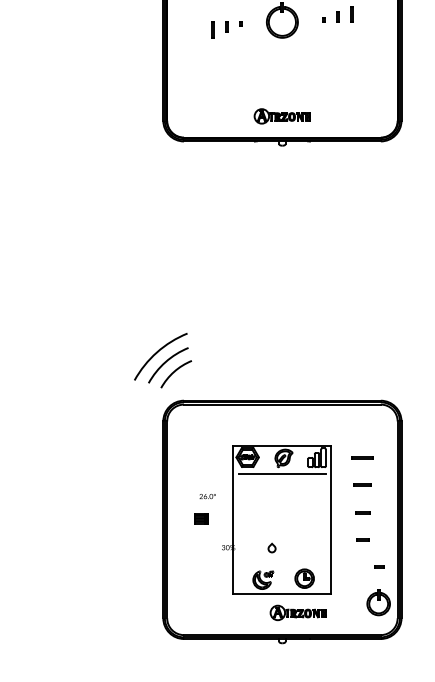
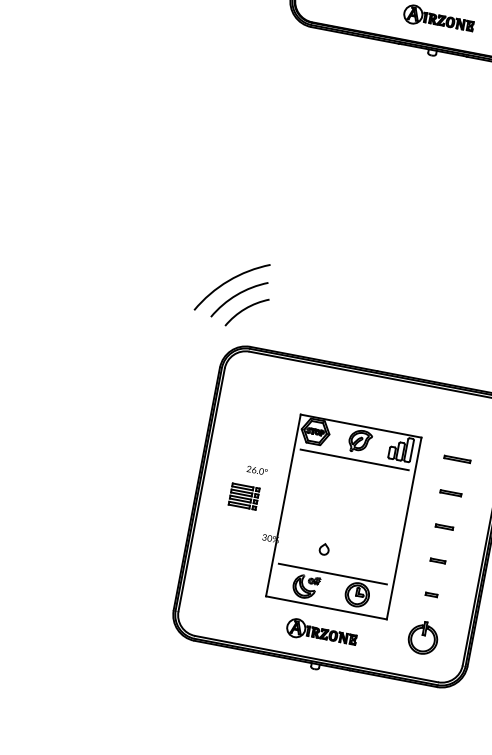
part: (201, 518) -> (244, 496), size x1.67
line: (282, 566) -> (332, 574), added
part: (379, 566) -> (431, 594), moved
part: (378, 602) -> (423, 637), moved
part: (297, 612) -> (320, 632), moved

